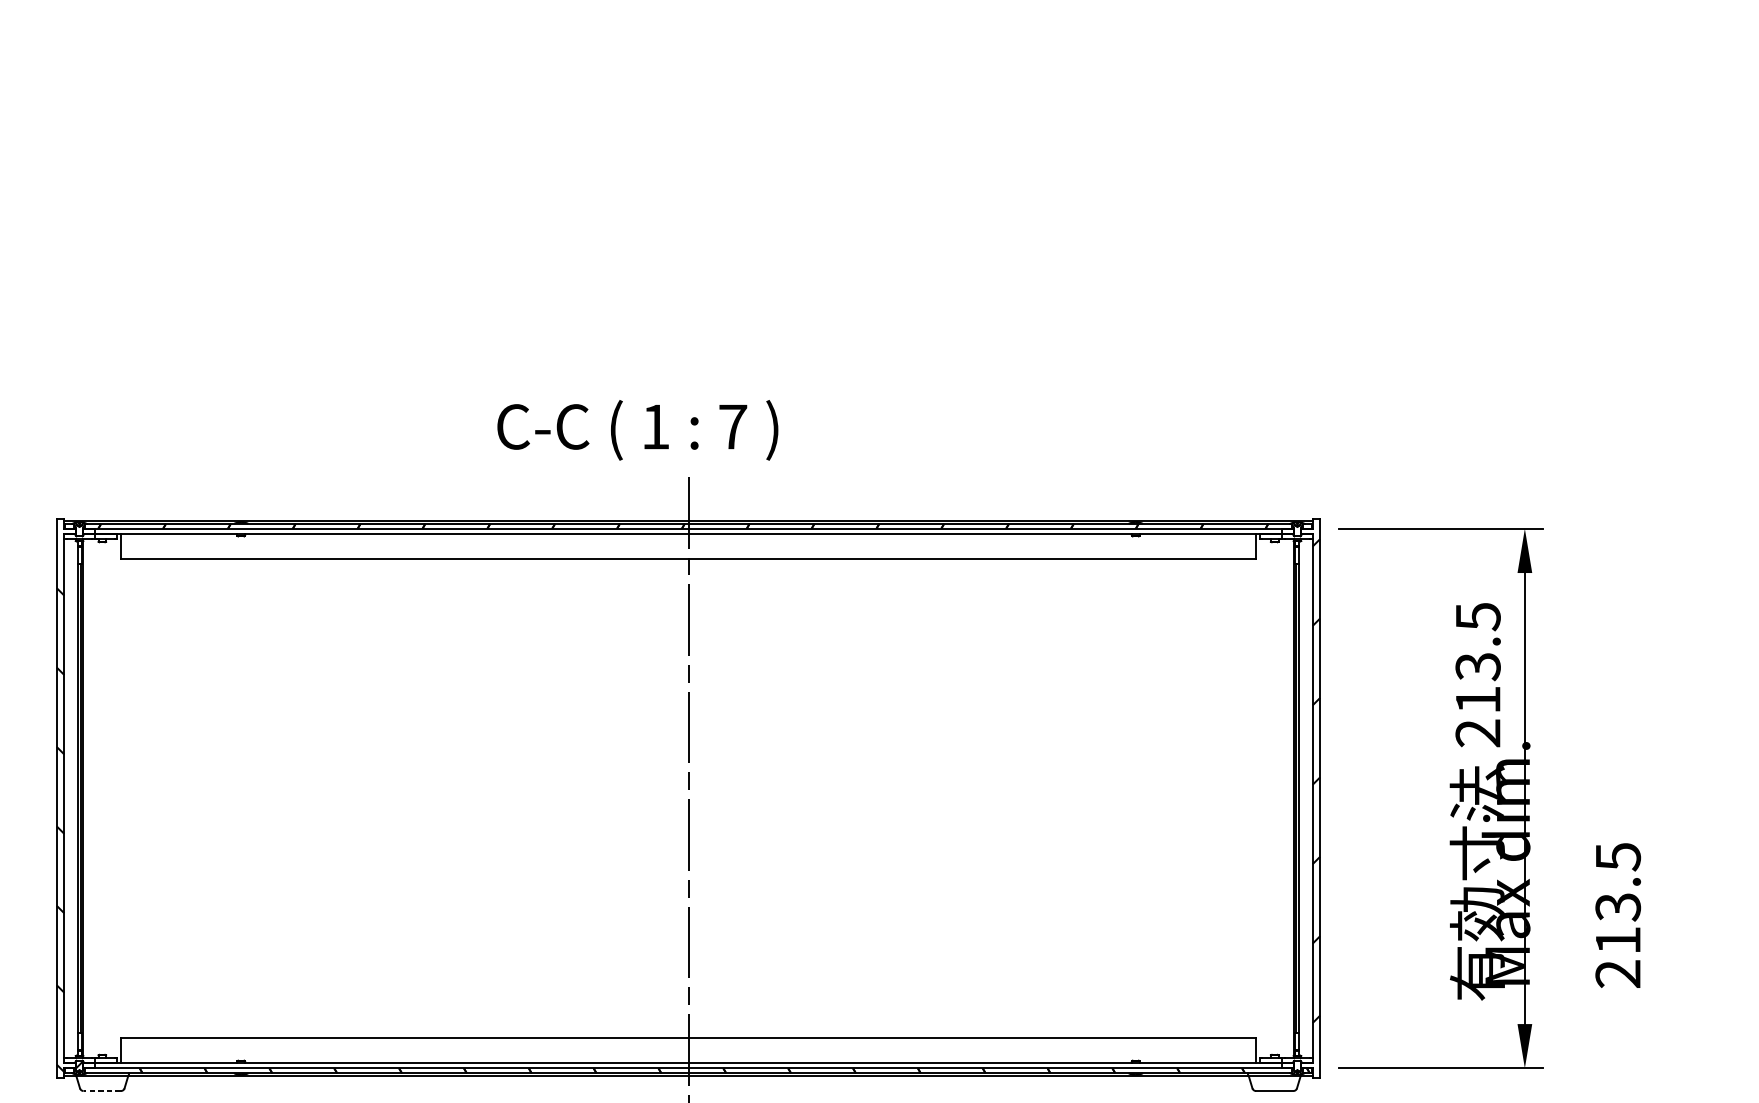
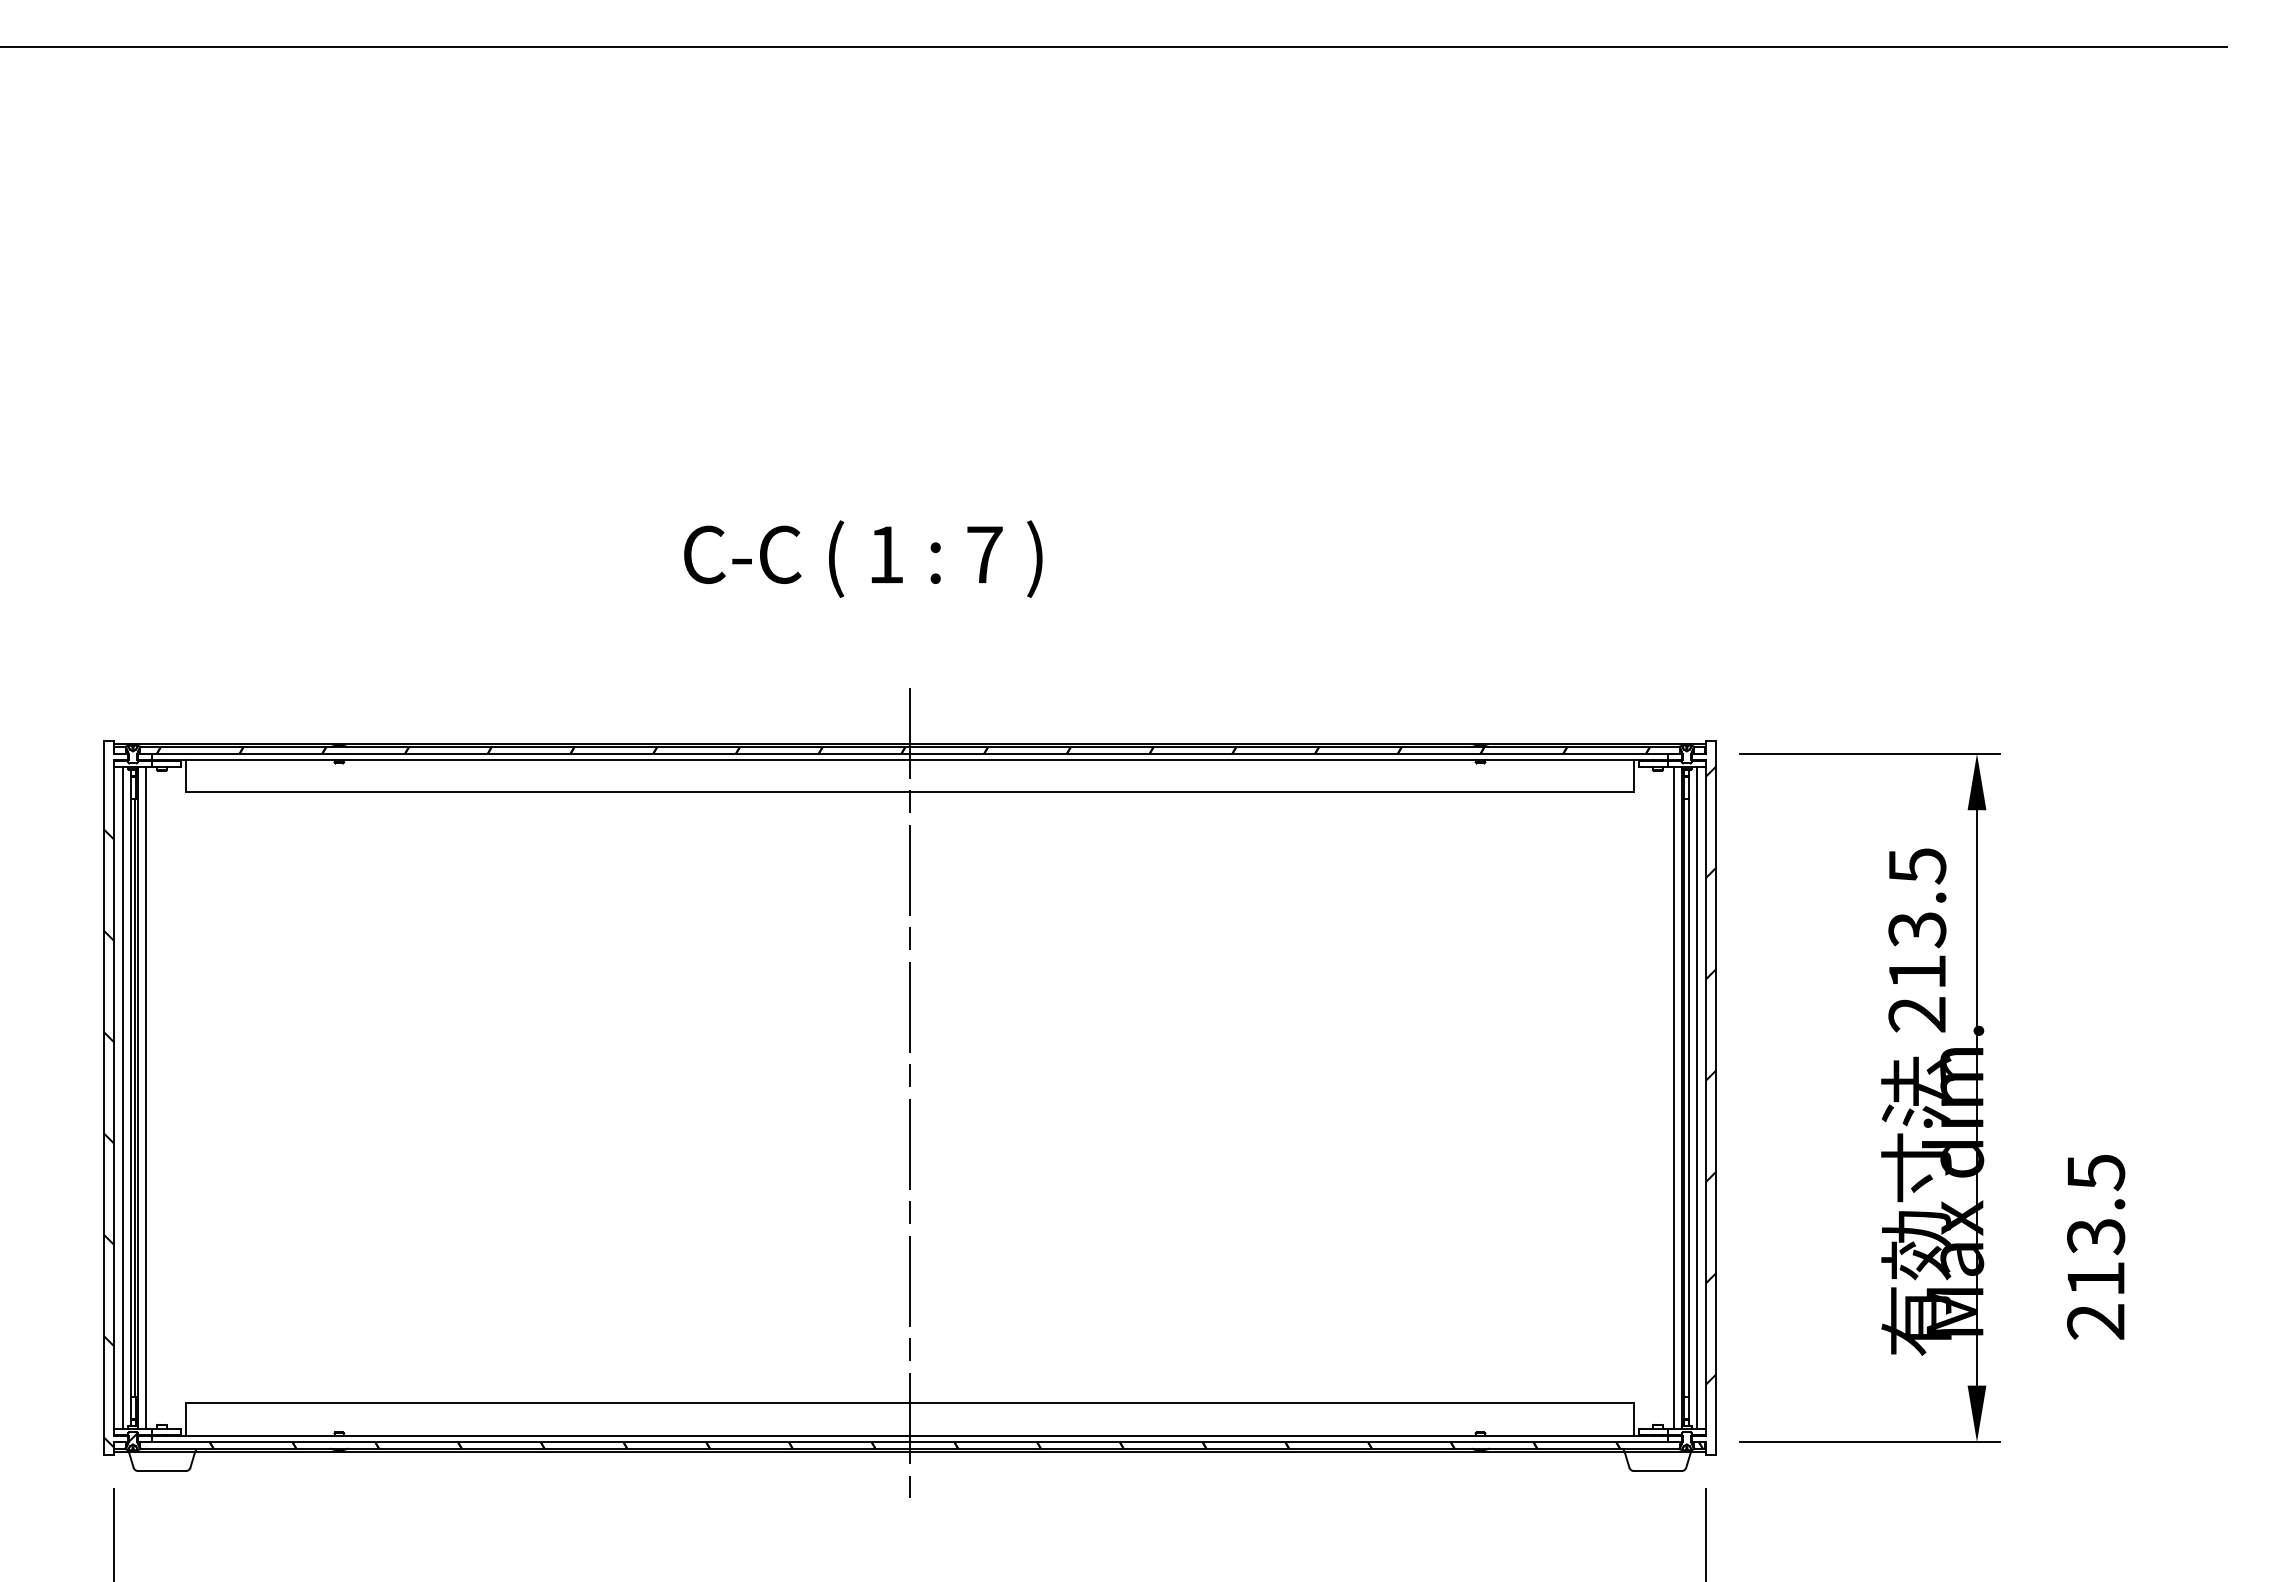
text: (638, 429) -> (863, 558), moved
line: (72, 798) -> (123, 1097), added
line: (89, 798) -> (145, 1097), added
line: (1286, 798) -> (1673, 1097), added
line: (1305, 798) -> (1696, 1097), added
line: (102, 1091) -> (162, 1471), dashed -> solid

